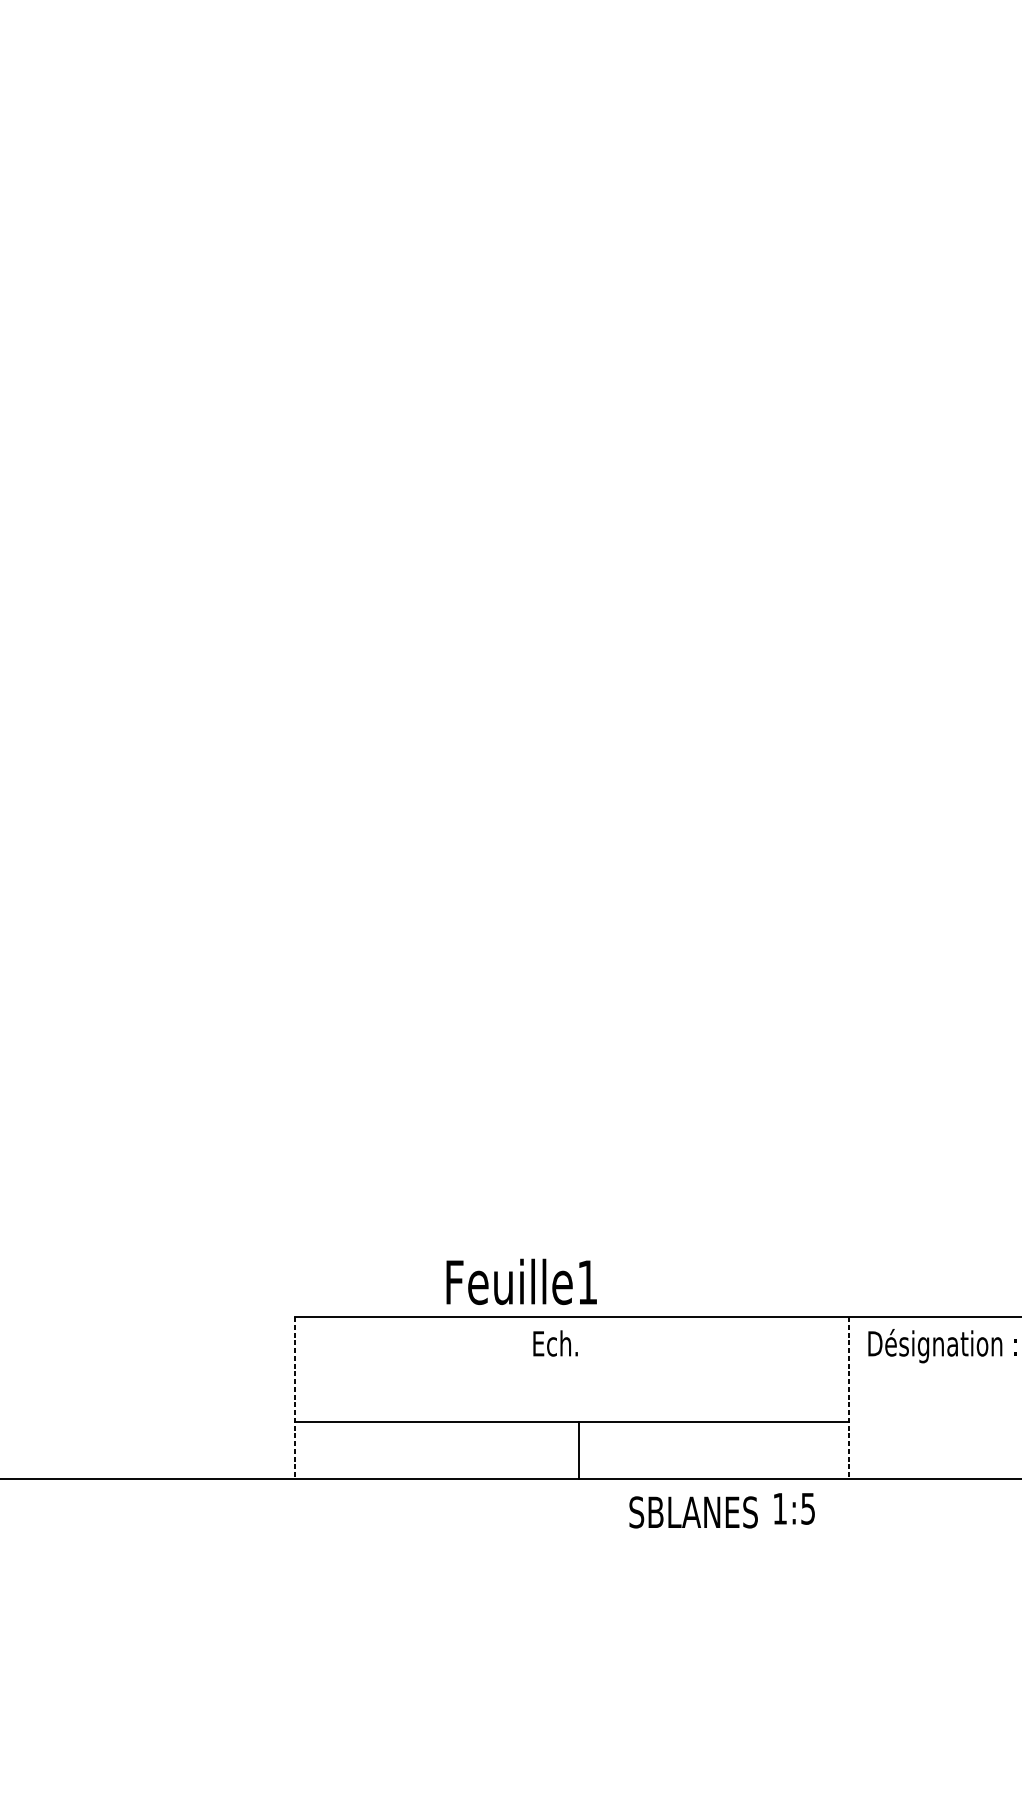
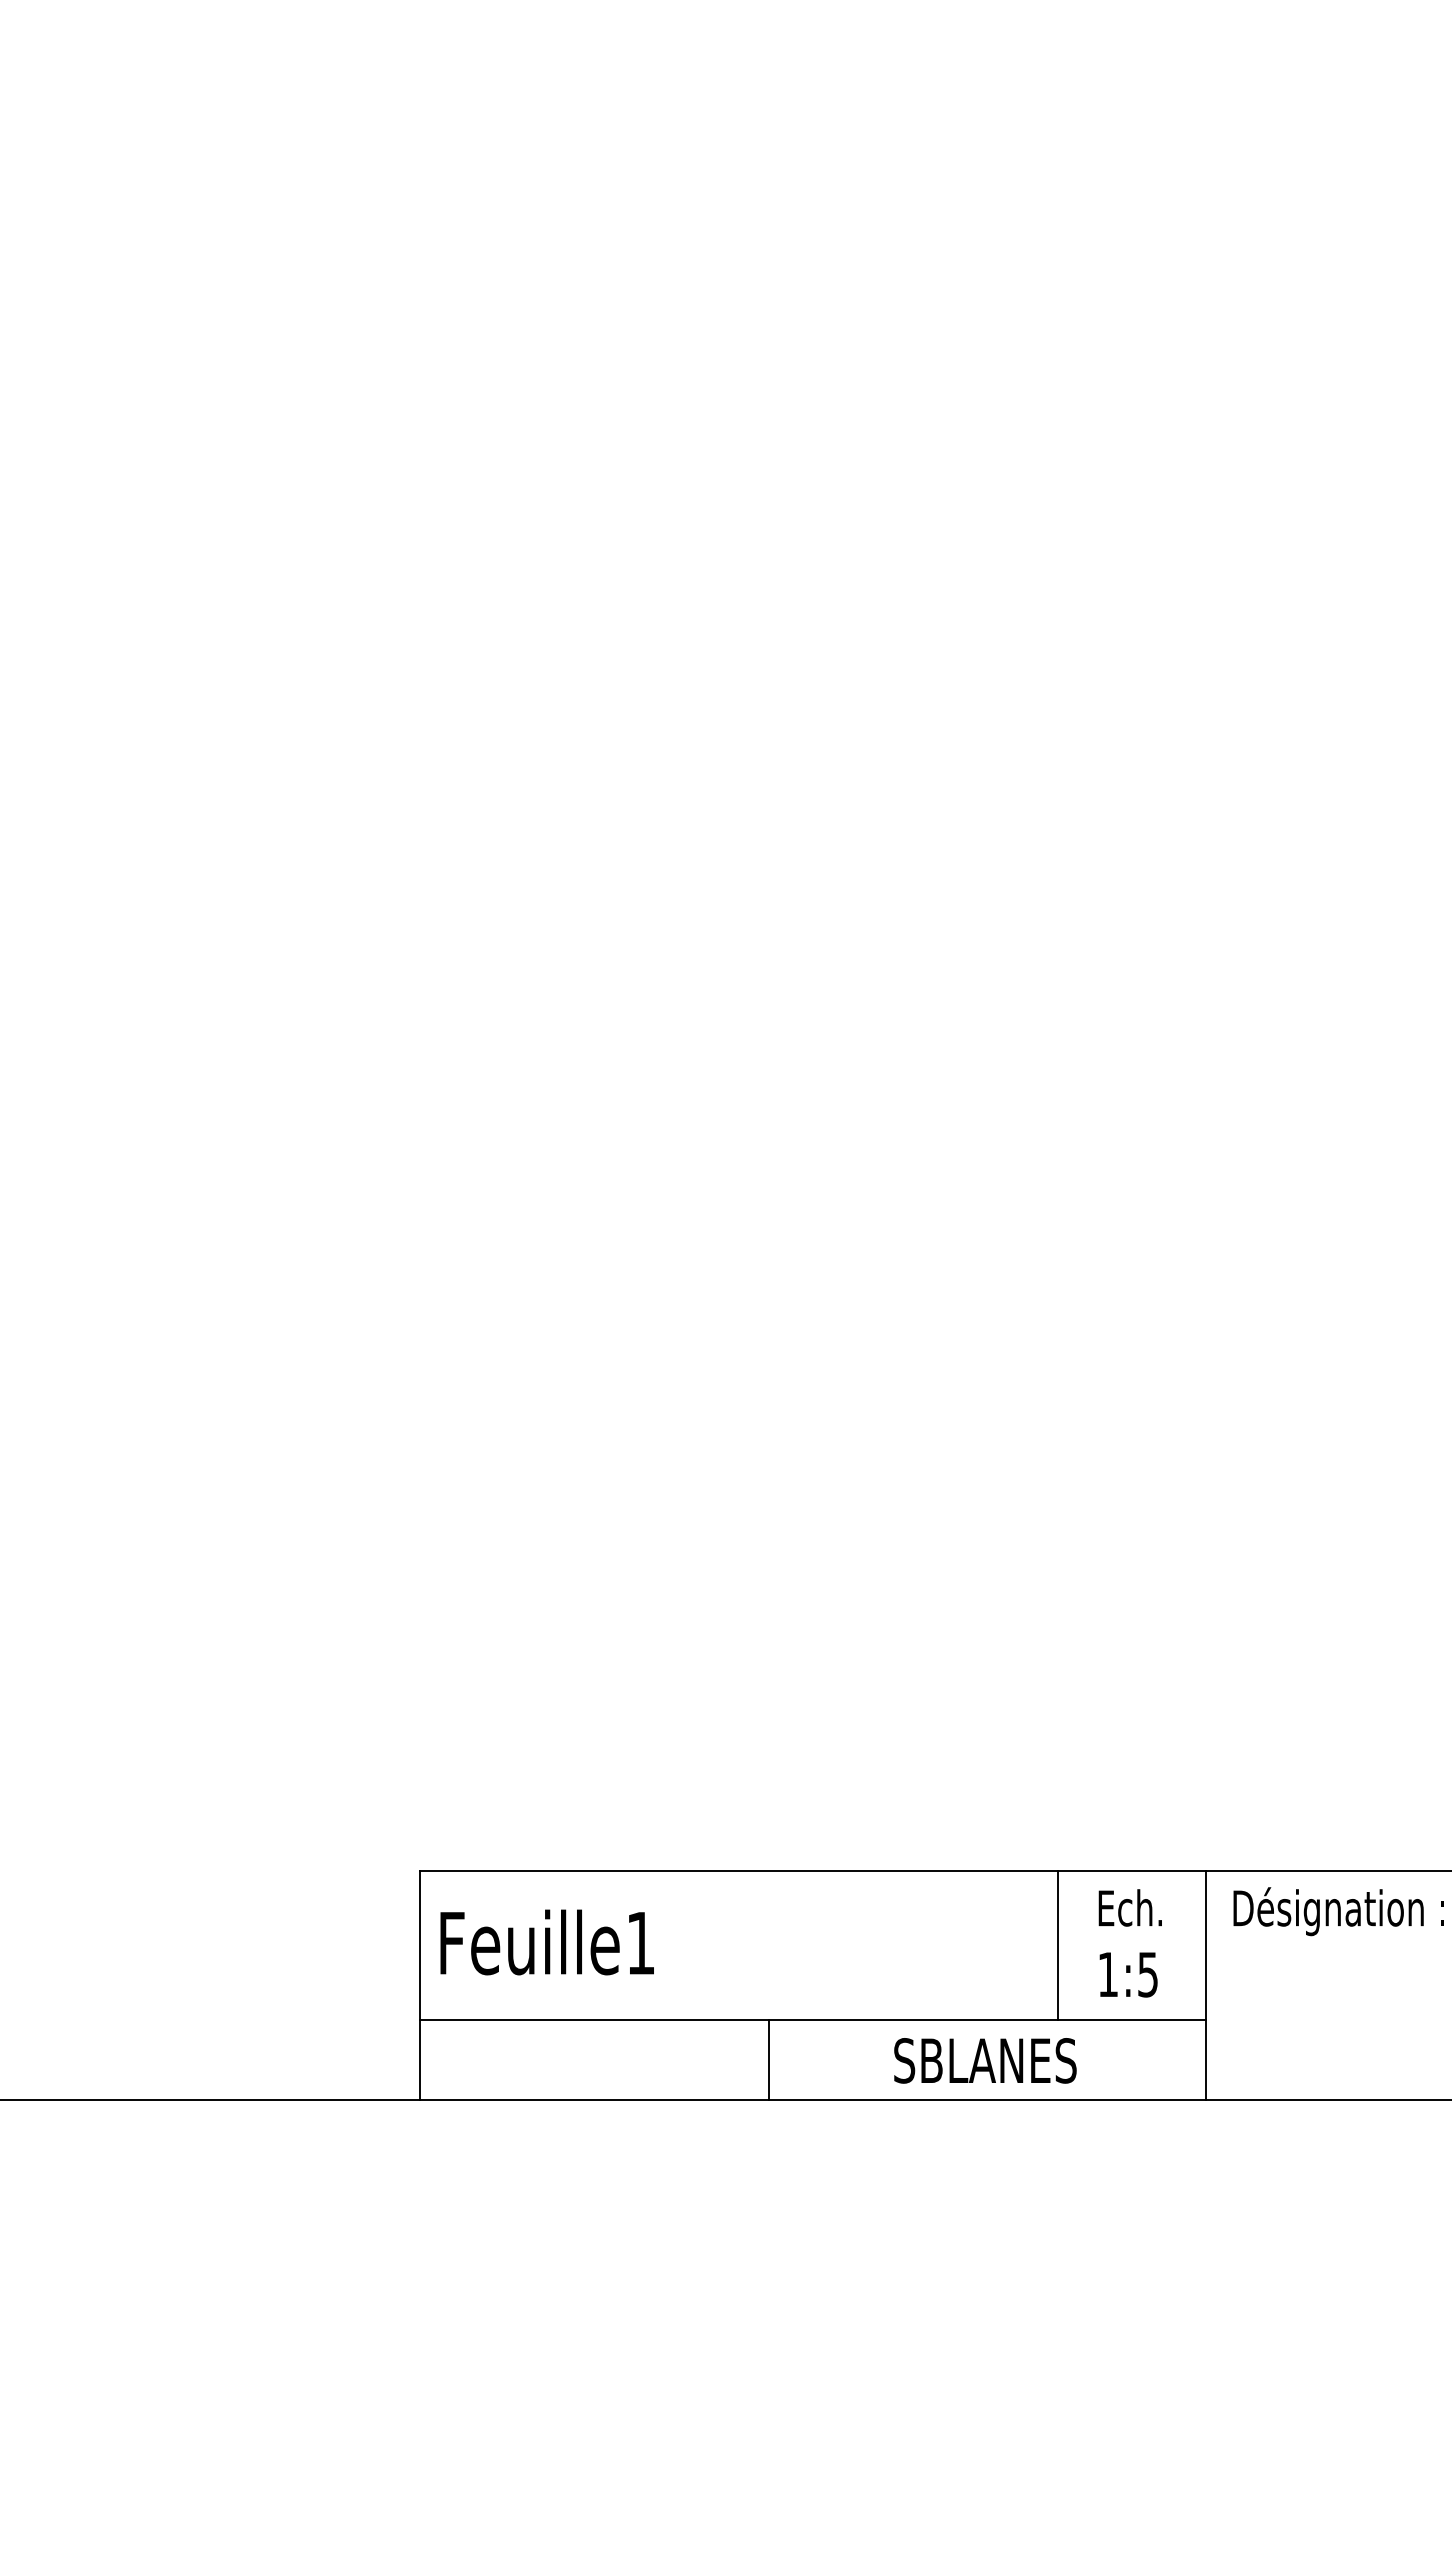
text: (521, 1281) -> (546, 1942), moved
text: (555, 1343) -> (1129, 1907), moved
line: (744, 1369) -> (1057, 1944), added
line: (295, 1398) -> (419, 1985), dashed -> solid
line: (848, 1398) -> (1205, 1985), dashed -> solid
line: (578, 1450) -> (769, 2059), moved
text: (794, 1508) -> (1128, 1974), moved
text: (693, 1512) -> (985, 2060), moved

